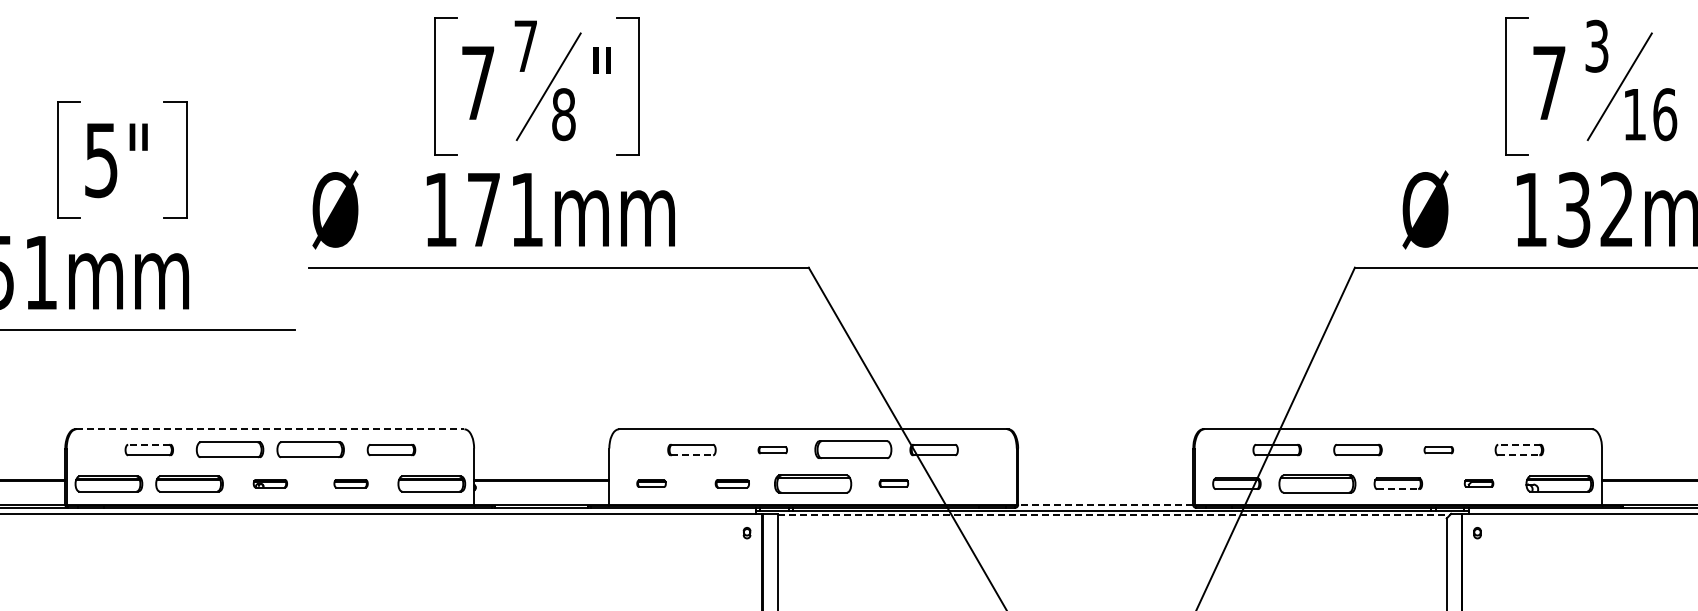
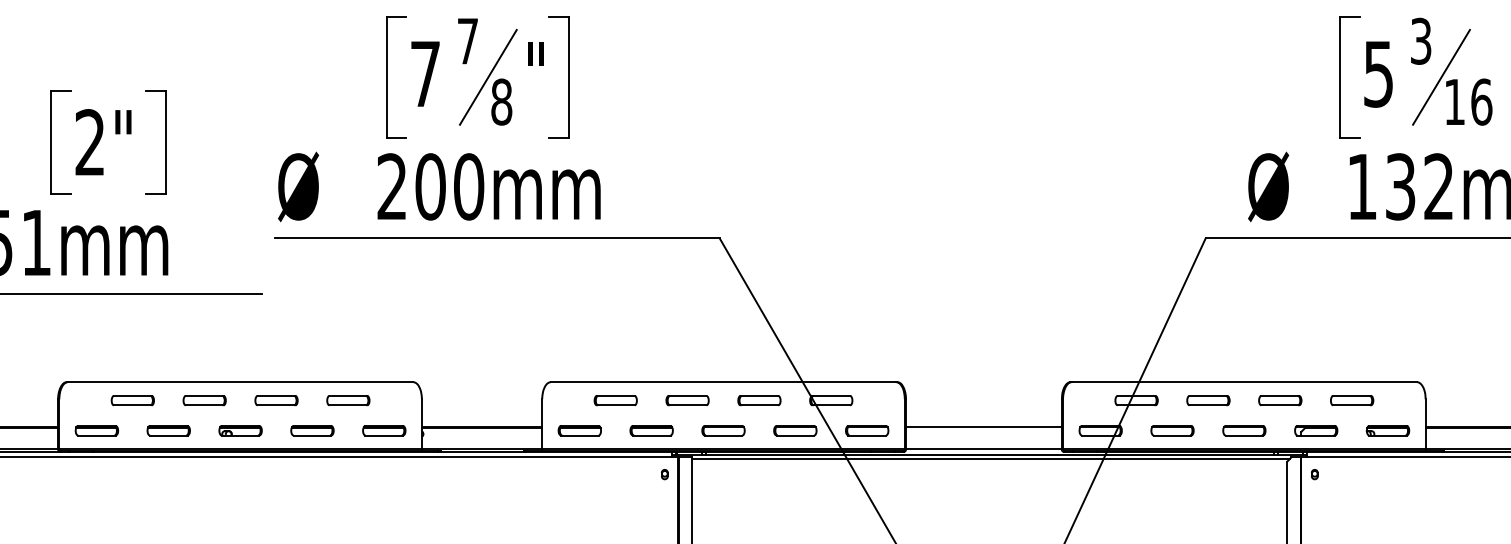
text: (1549, 83) -> (1378, 74), 7 -> 5
text: (101, 160) -> (90, 142), 5" -> 2"
text: (484, 209) -> (431, 186), 171mm -> 200mm
line: (270, 429) -> (240, 382), dashed -> solid
line: (148, 444) -> (132, 395), dashed -> solid
line: (1518, 444) -> (1351, 395), dashed -> solid
part: (229, 450) -> (204, 401), size x0.71
part: (310, 450) -> (276, 401), size x0.71
part: (772, 450) -> (687, 401), size x1.67
part: (853, 450) -> (759, 401), size x0.62
part: (1438, 450) -> (1280, 401), size x1.67
line: (692, 455) -> (616, 405), dashed -> solid
line: (1519, 455) -> (1352, 405), dashed -> solid
line: (1105, 480) -> (983, 427), added
part: (108, 483) -> (96, 430), size x0.71
part: (189, 483) -> (168, 430), size x0.71
part: (270, 483) -> (240, 430), size x1.43
part: (350, 483) -> (311, 430), size x1.43
part: (431, 483) -> (383, 430), size x0.71
part: (651, 483) -> (579, 430), size x1.67
part: (732, 483) -> (651, 430), size x1.43
part: (812, 483) -> (723, 430), size x0.62
part: (893, 483) -> (795, 430), size x1.67
part: (974, 483) -> (867, 430), added
part: (1317, 483) -> (1172, 430), size x0.62
part: (1478, 483) -> (1315, 430), size x1.67
part: (1559, 483) -> (1387, 430), size x0.71
line: (1398, 489) -> (1244, 435), dashed -> solid
line: (1105, 504) -> (983, 449), dashed -> solid
line: (1113, 515) -> (990, 458), dashed -> solid

